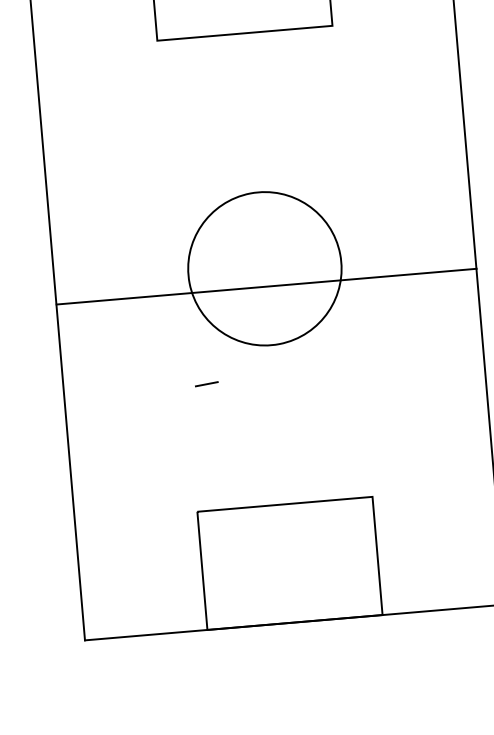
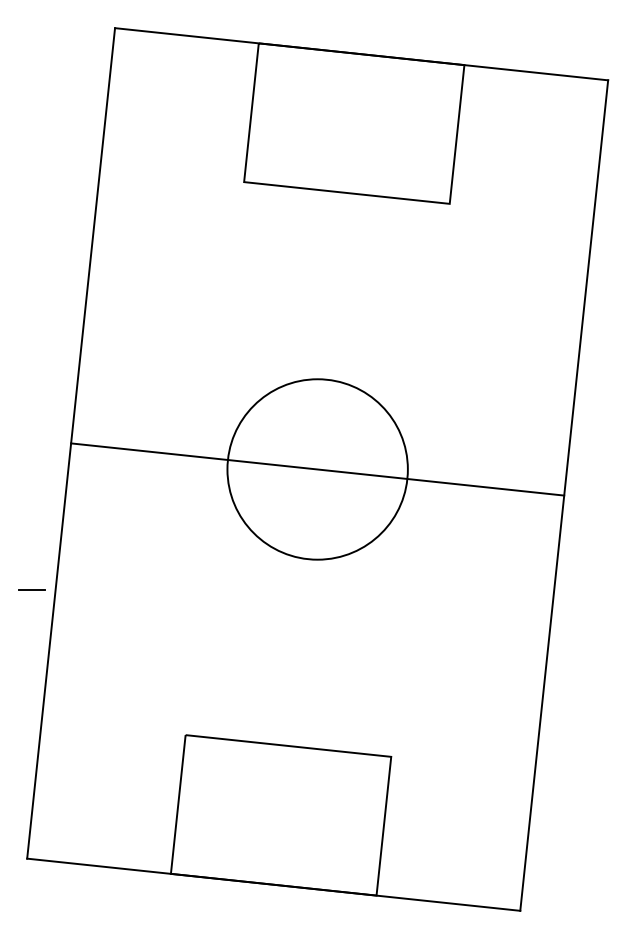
line: (266, 286) -> (317, 469), moved
line: (206, 383) -> (31, 589), moved

